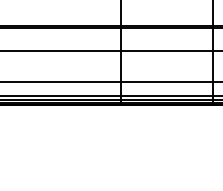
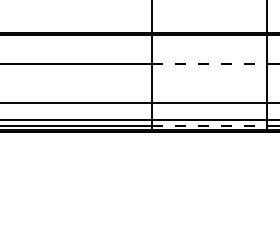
line: (166, 51) -> (209, 64), solid -> dashed
line: (166, 99) -> (209, 125), solid -> dashed

